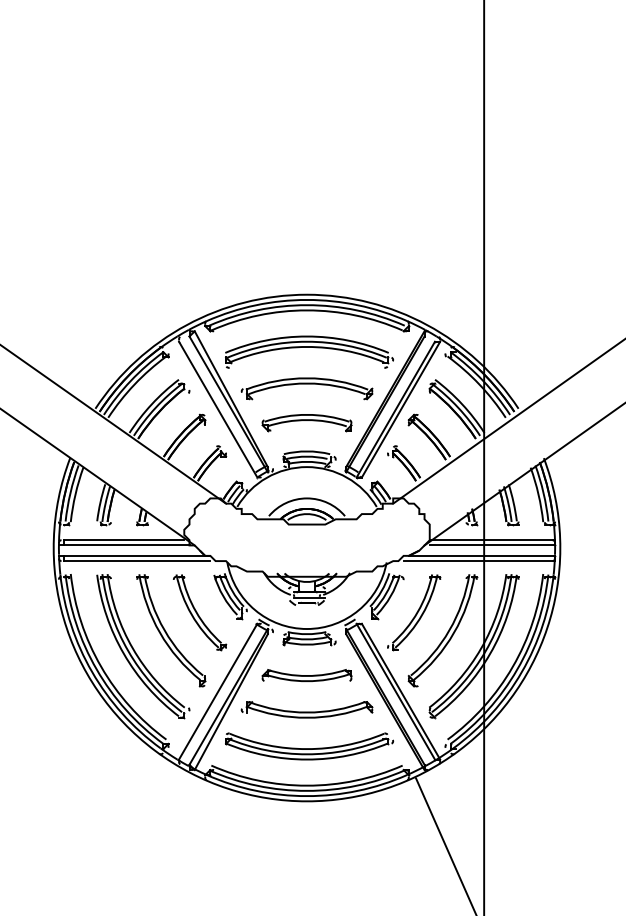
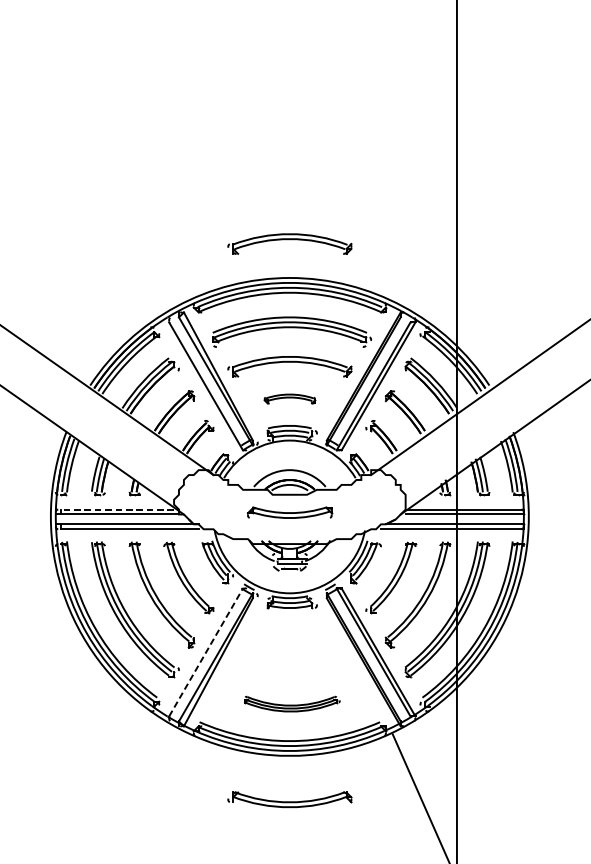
part: (306, 258) -> (289, 243), added
part: (306, 423) -> (289, 399), size x0.6
line: (123, 540) -> (116, 509), solid -> dashed
part: (306, 675) -> (289, 512), moved
line: (218, 691) -> (206, 652), solid -> dashed
part: (306, 709) -> (289, 799), moved
part: (309, 746) -> (292, 704), size x0.6

